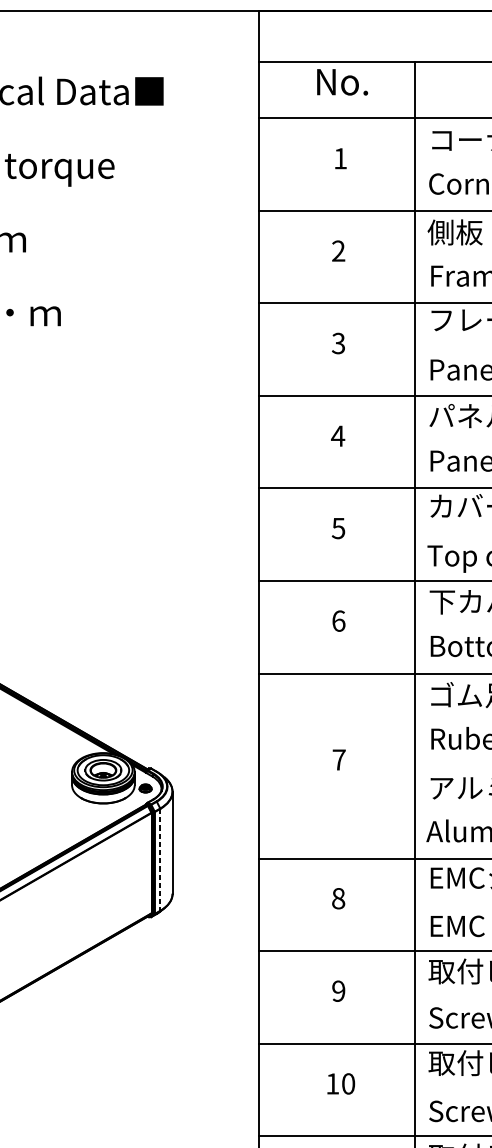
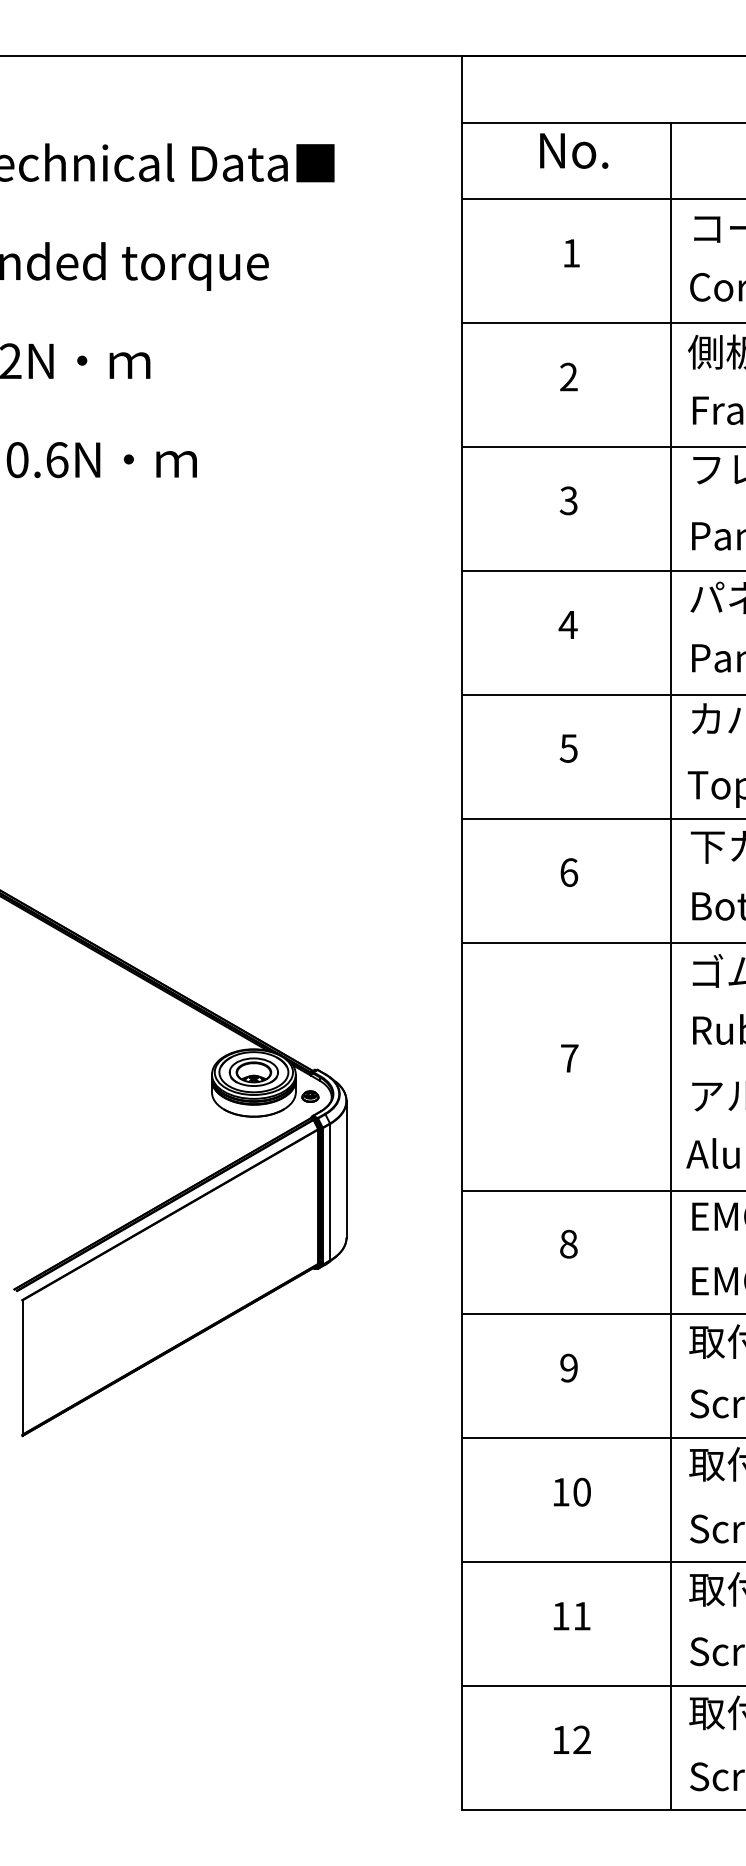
line: (160, 860) -> (330, 1192), dashed -> solid

